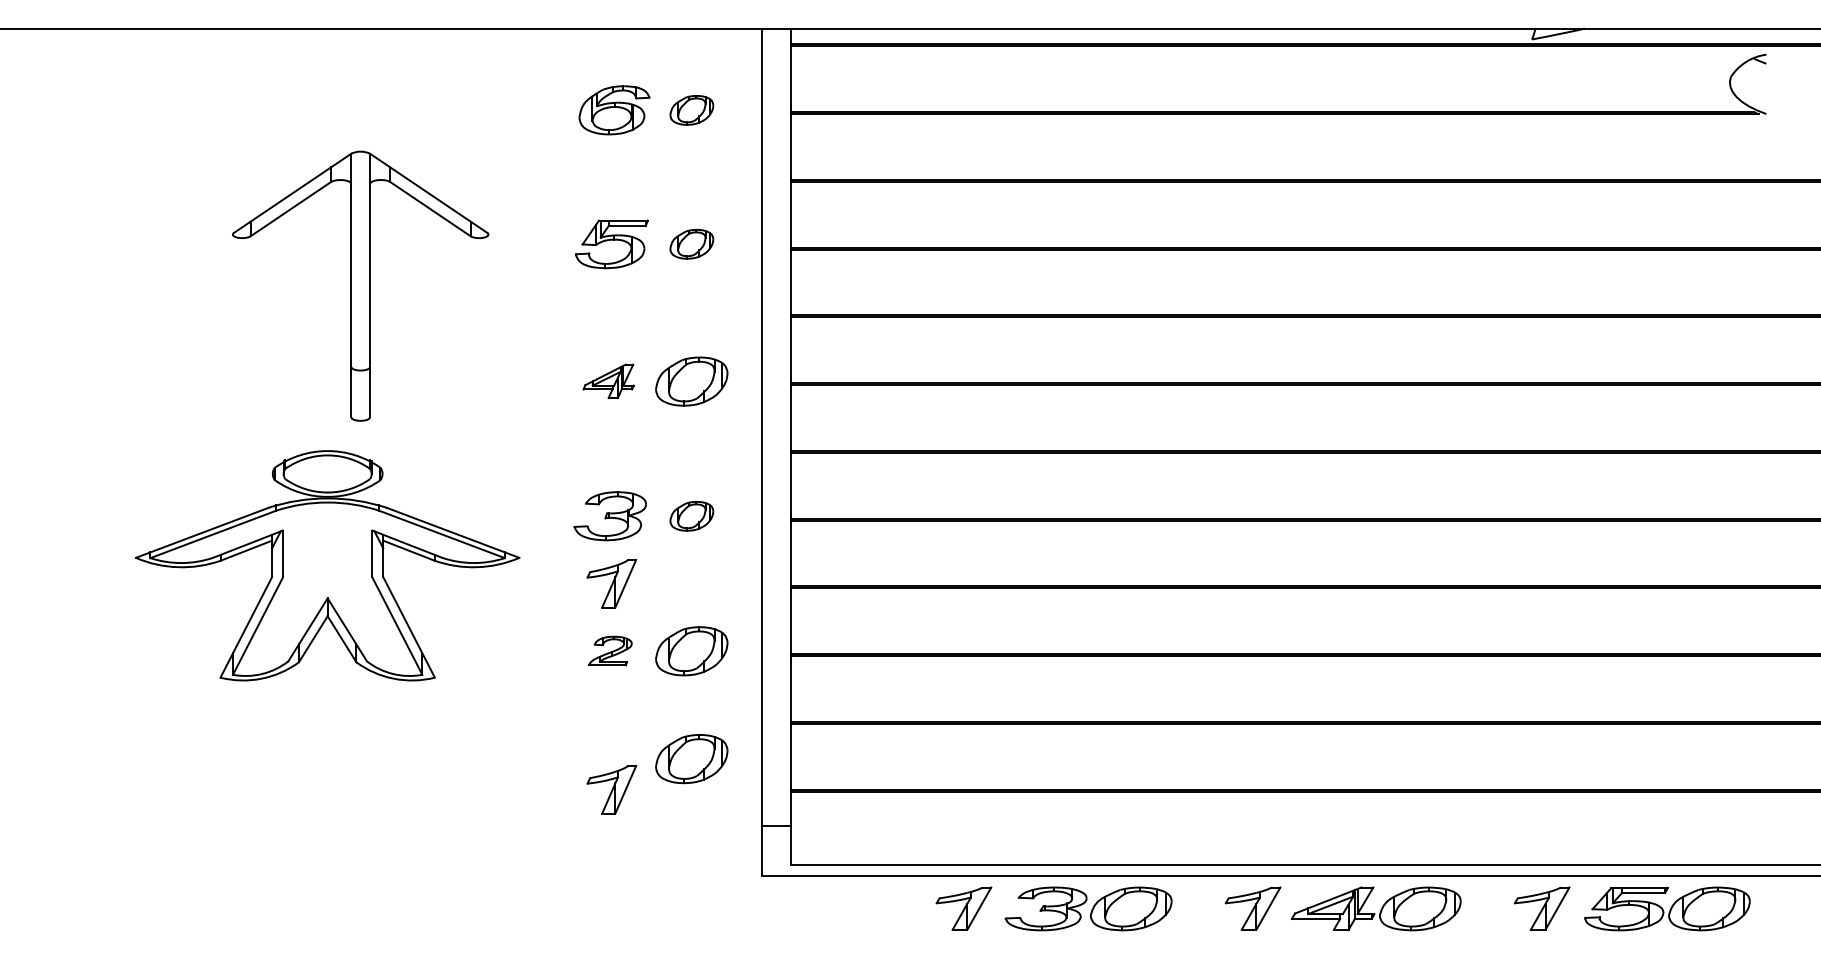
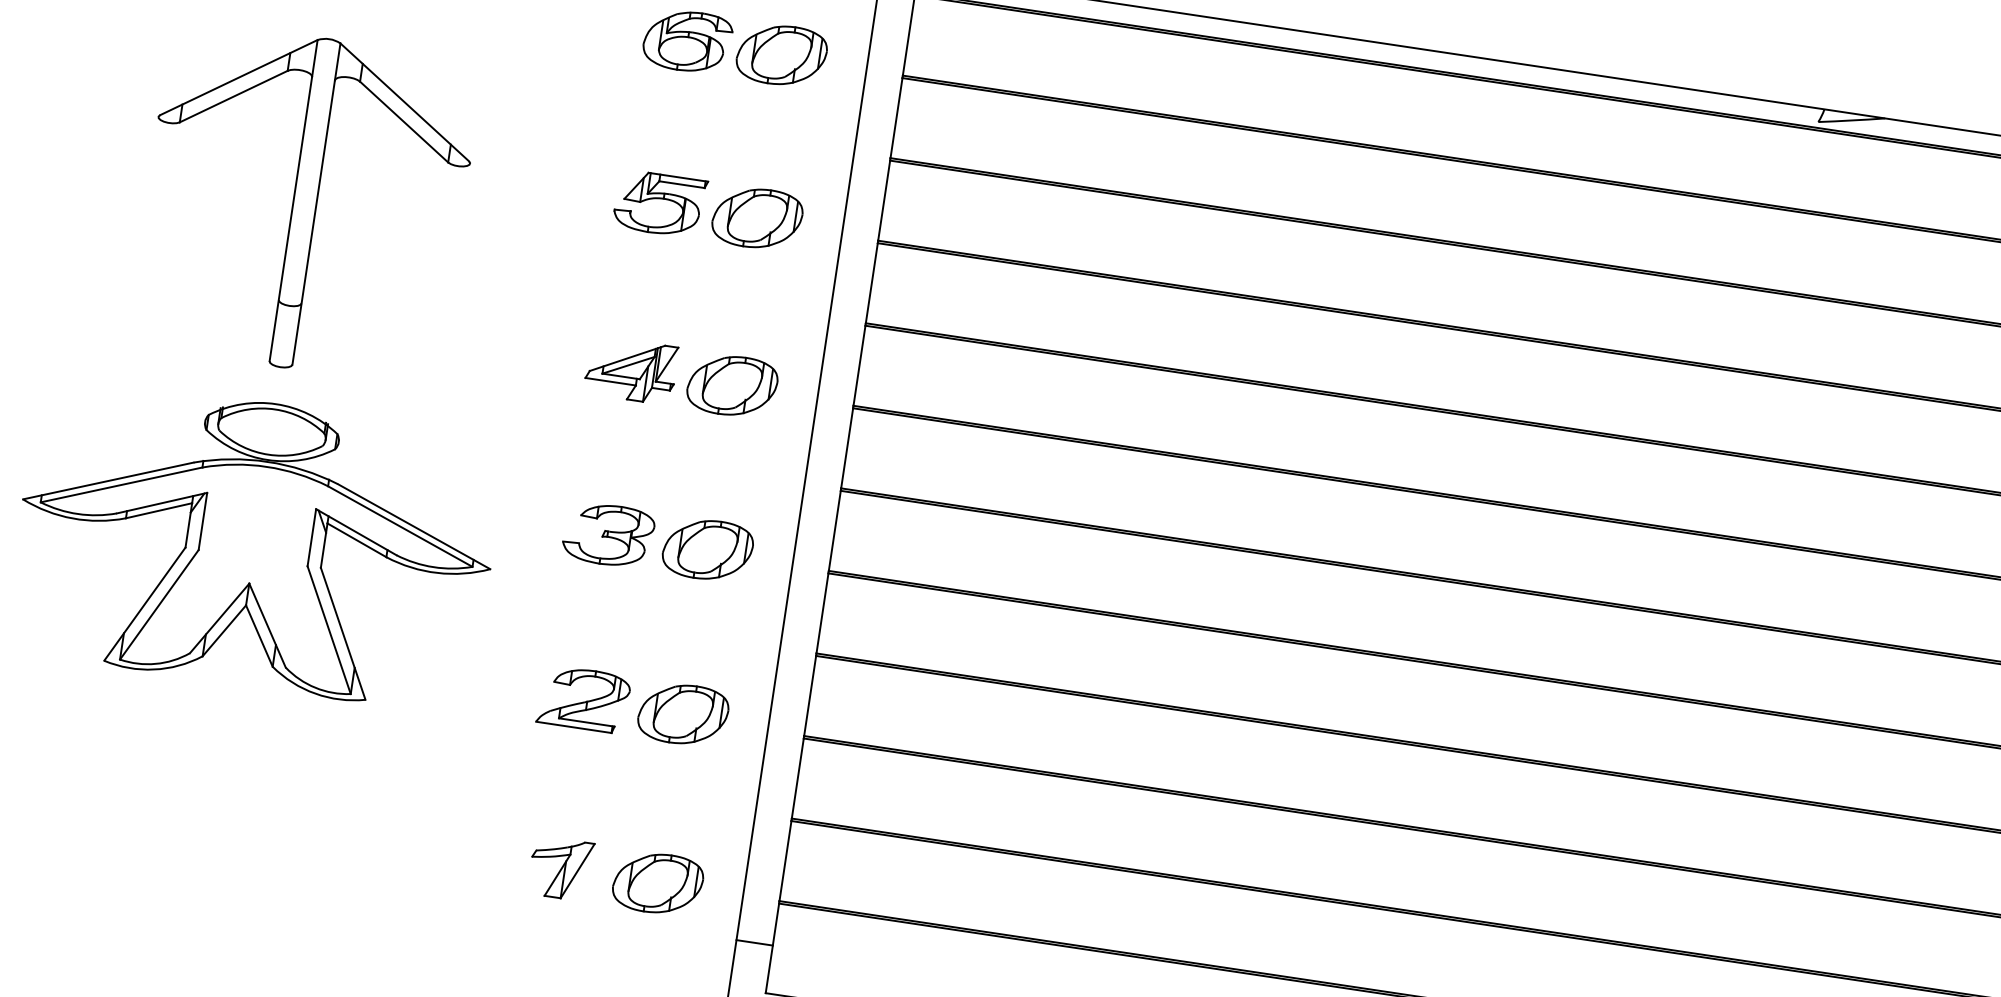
part: (691, 110) -> (781, 55), size x1.67
part: (691, 244) -> (757, 218), size x1.67
part: (360, 285) -> (304, 202), moved
part: (608, 381) -> (630, 370), size x1.43
part: (691, 516) -> (707, 550), size x1.67
part: (611, 583) -> (597, 617), removed
part: (610, 650) -> (584, 698), size x1.67
part: (691, 759) -> (657, 883), moved

